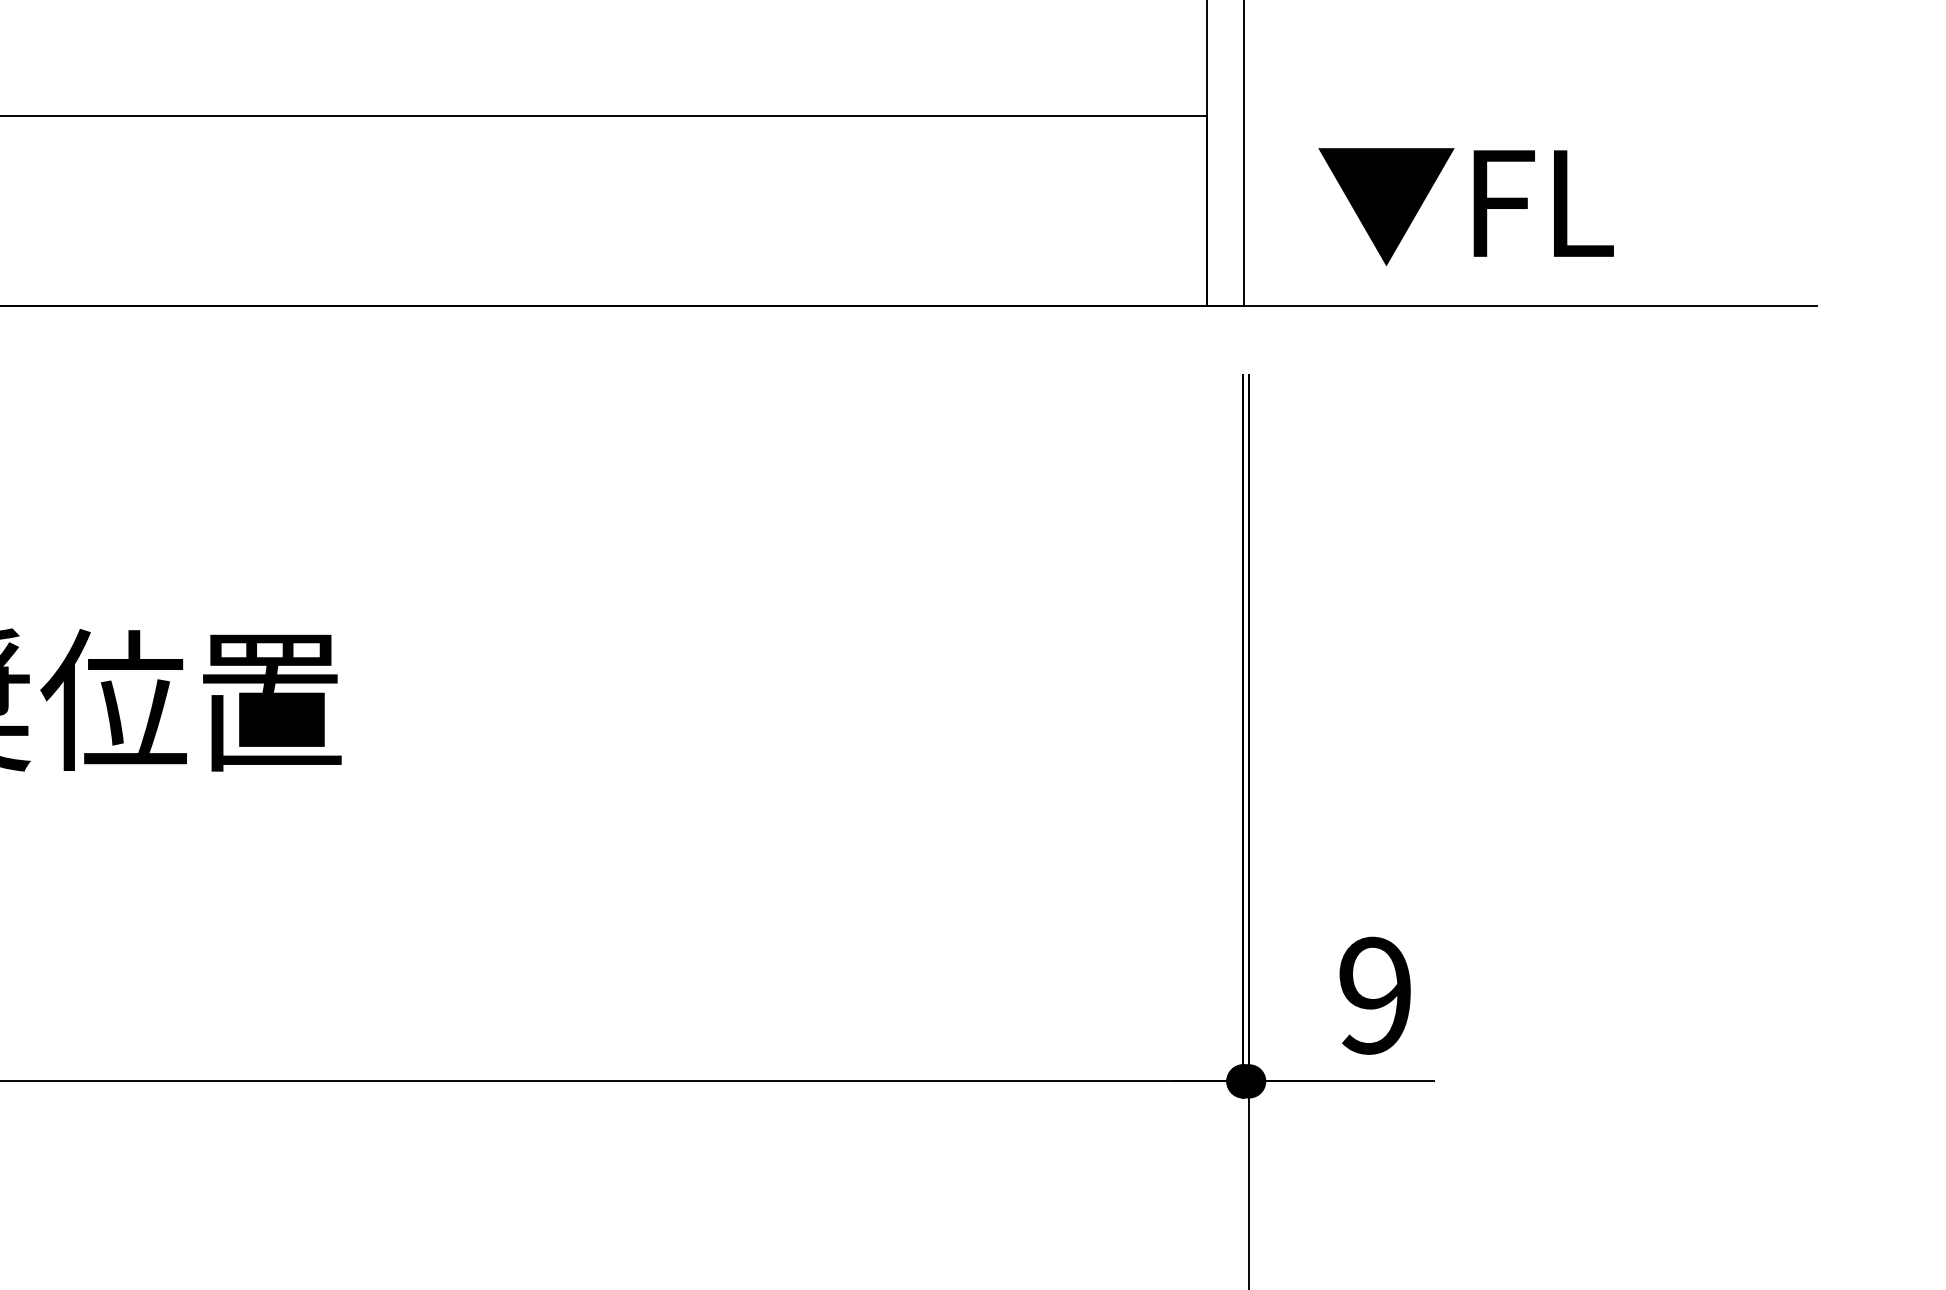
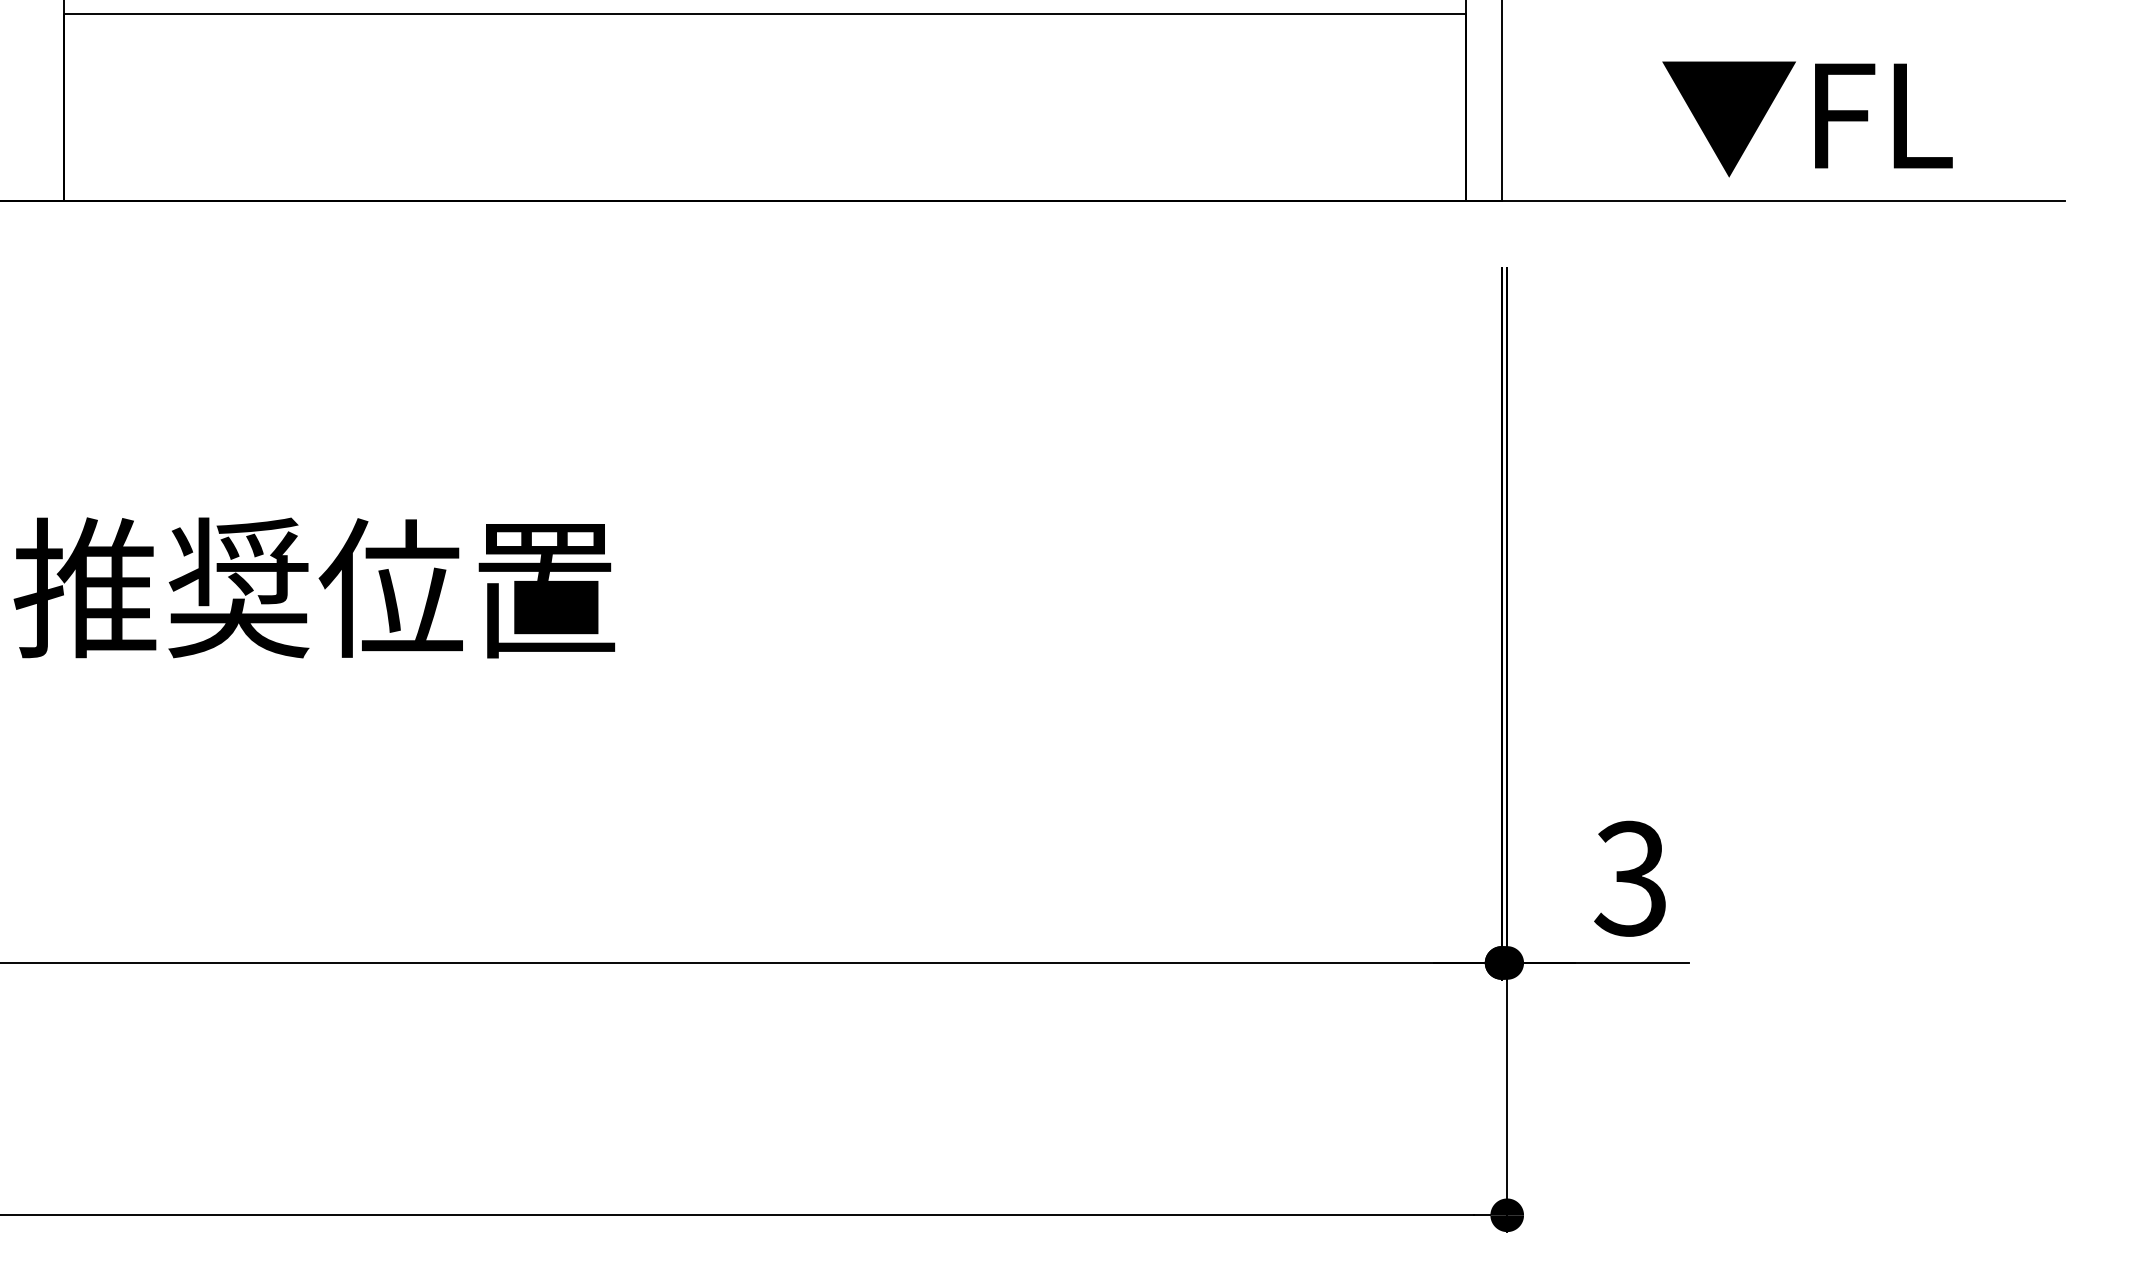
text: (1466, 207) -> (1807, 119), moved
text: (1373, 995) -> (1629, 878), 9 -> 3

